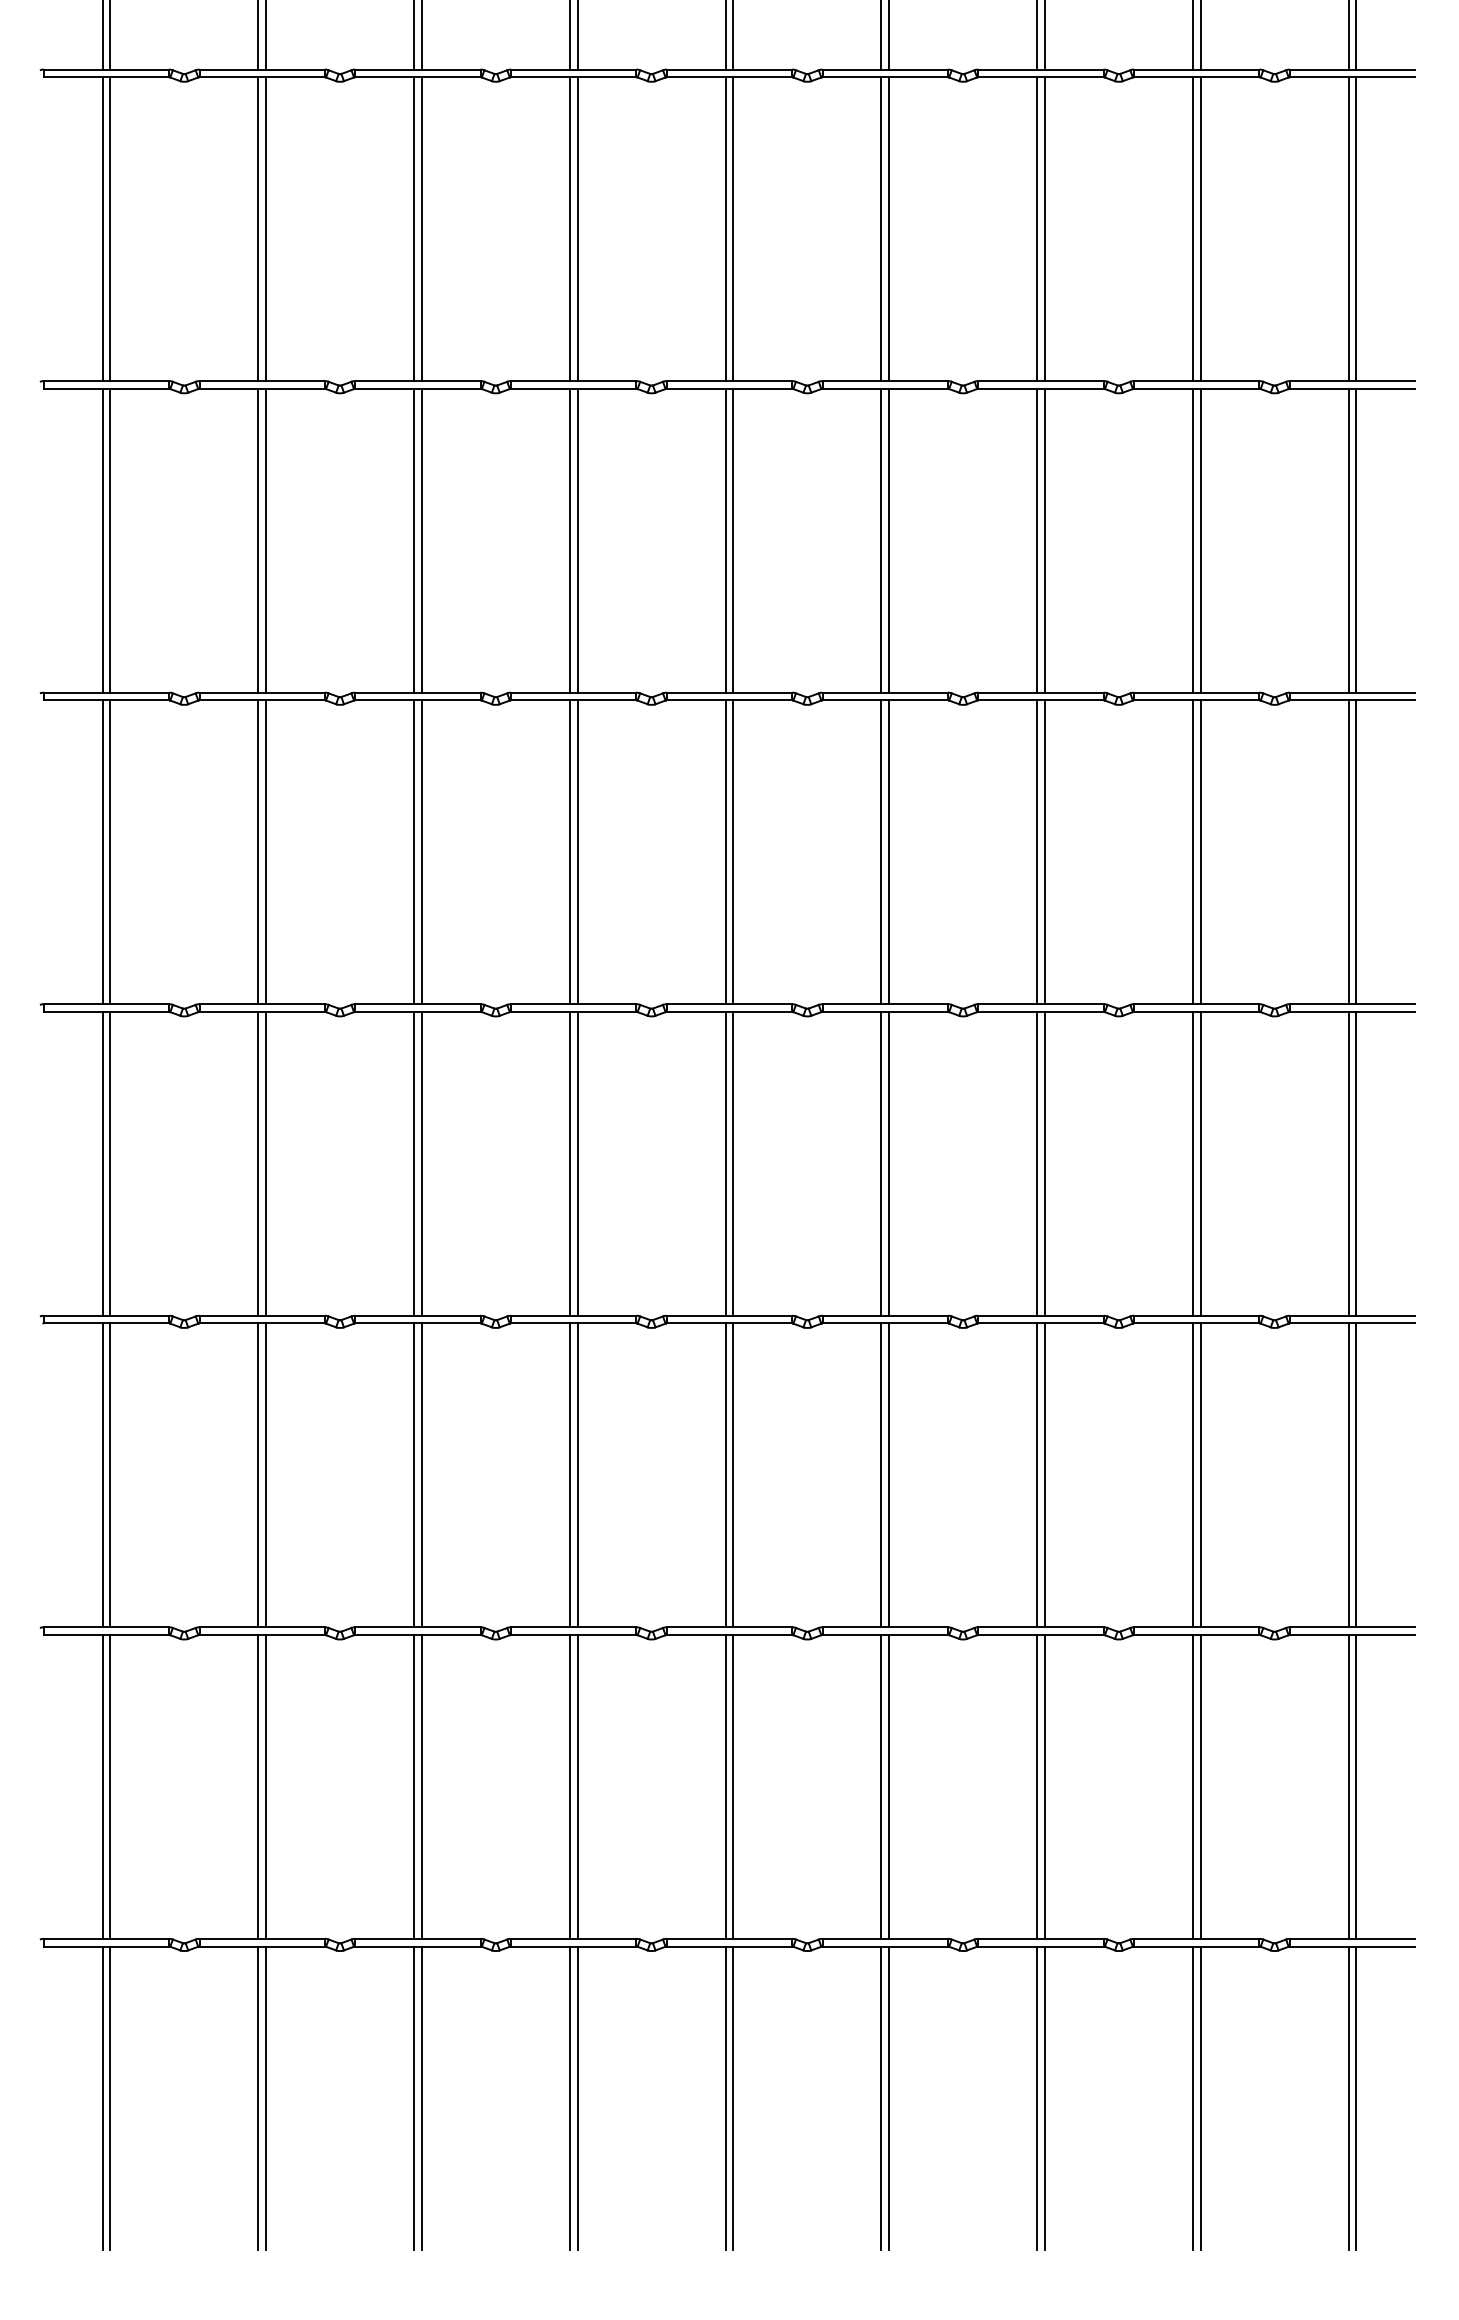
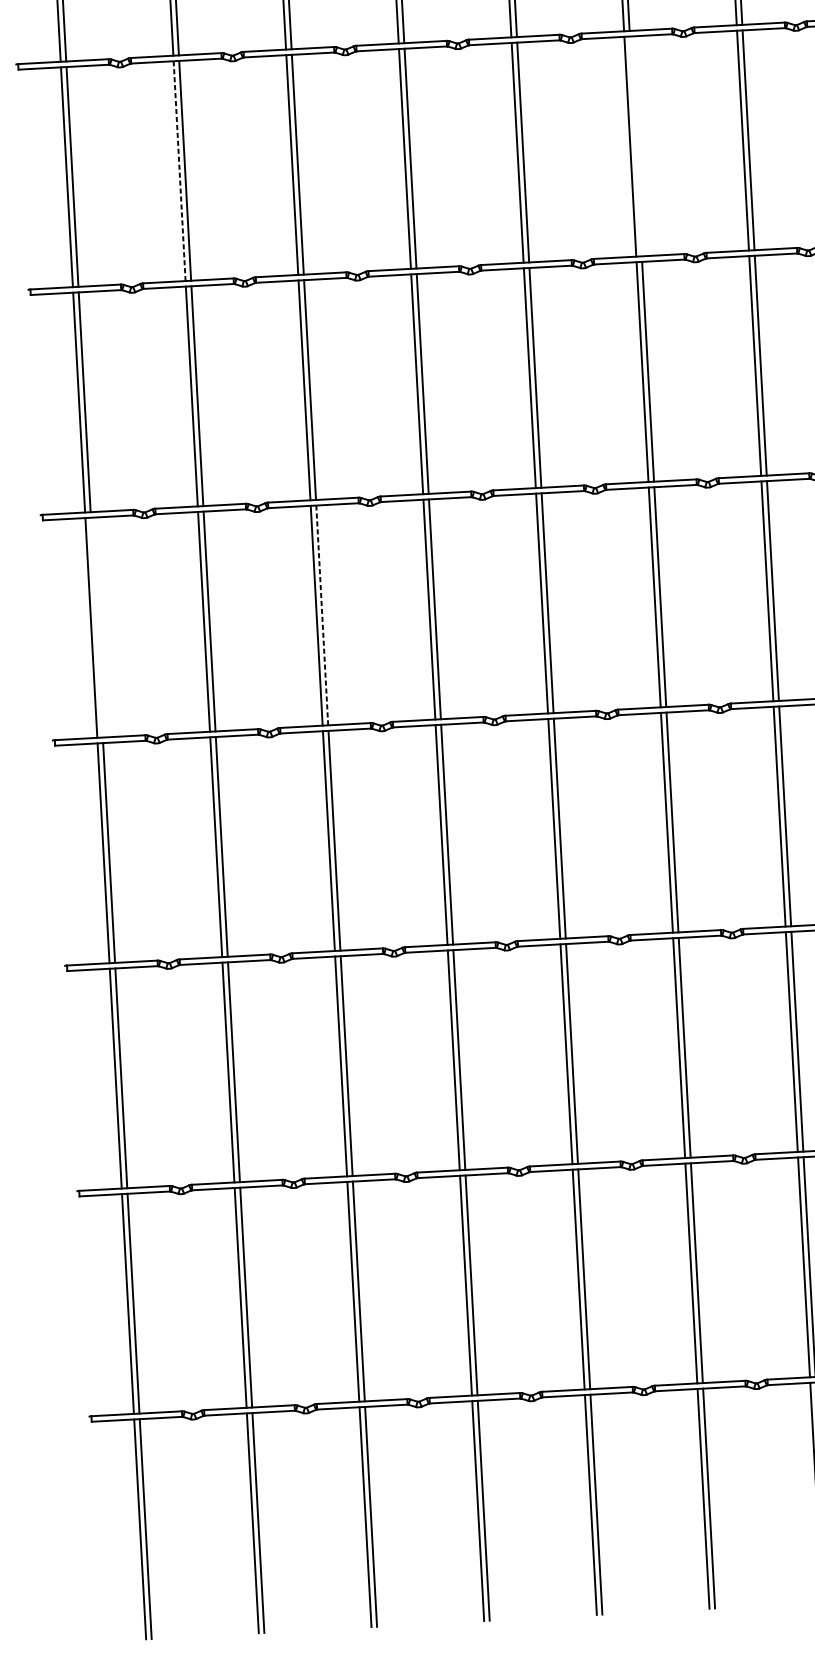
line: (258, 229) -> (179, 171), solid -> dashed
line: (889, 229) -> (636, 146), removed
line: (110, 852) -> (97, 627), removed
line: (421, 852) -> (322, 615), solid -> dashed

